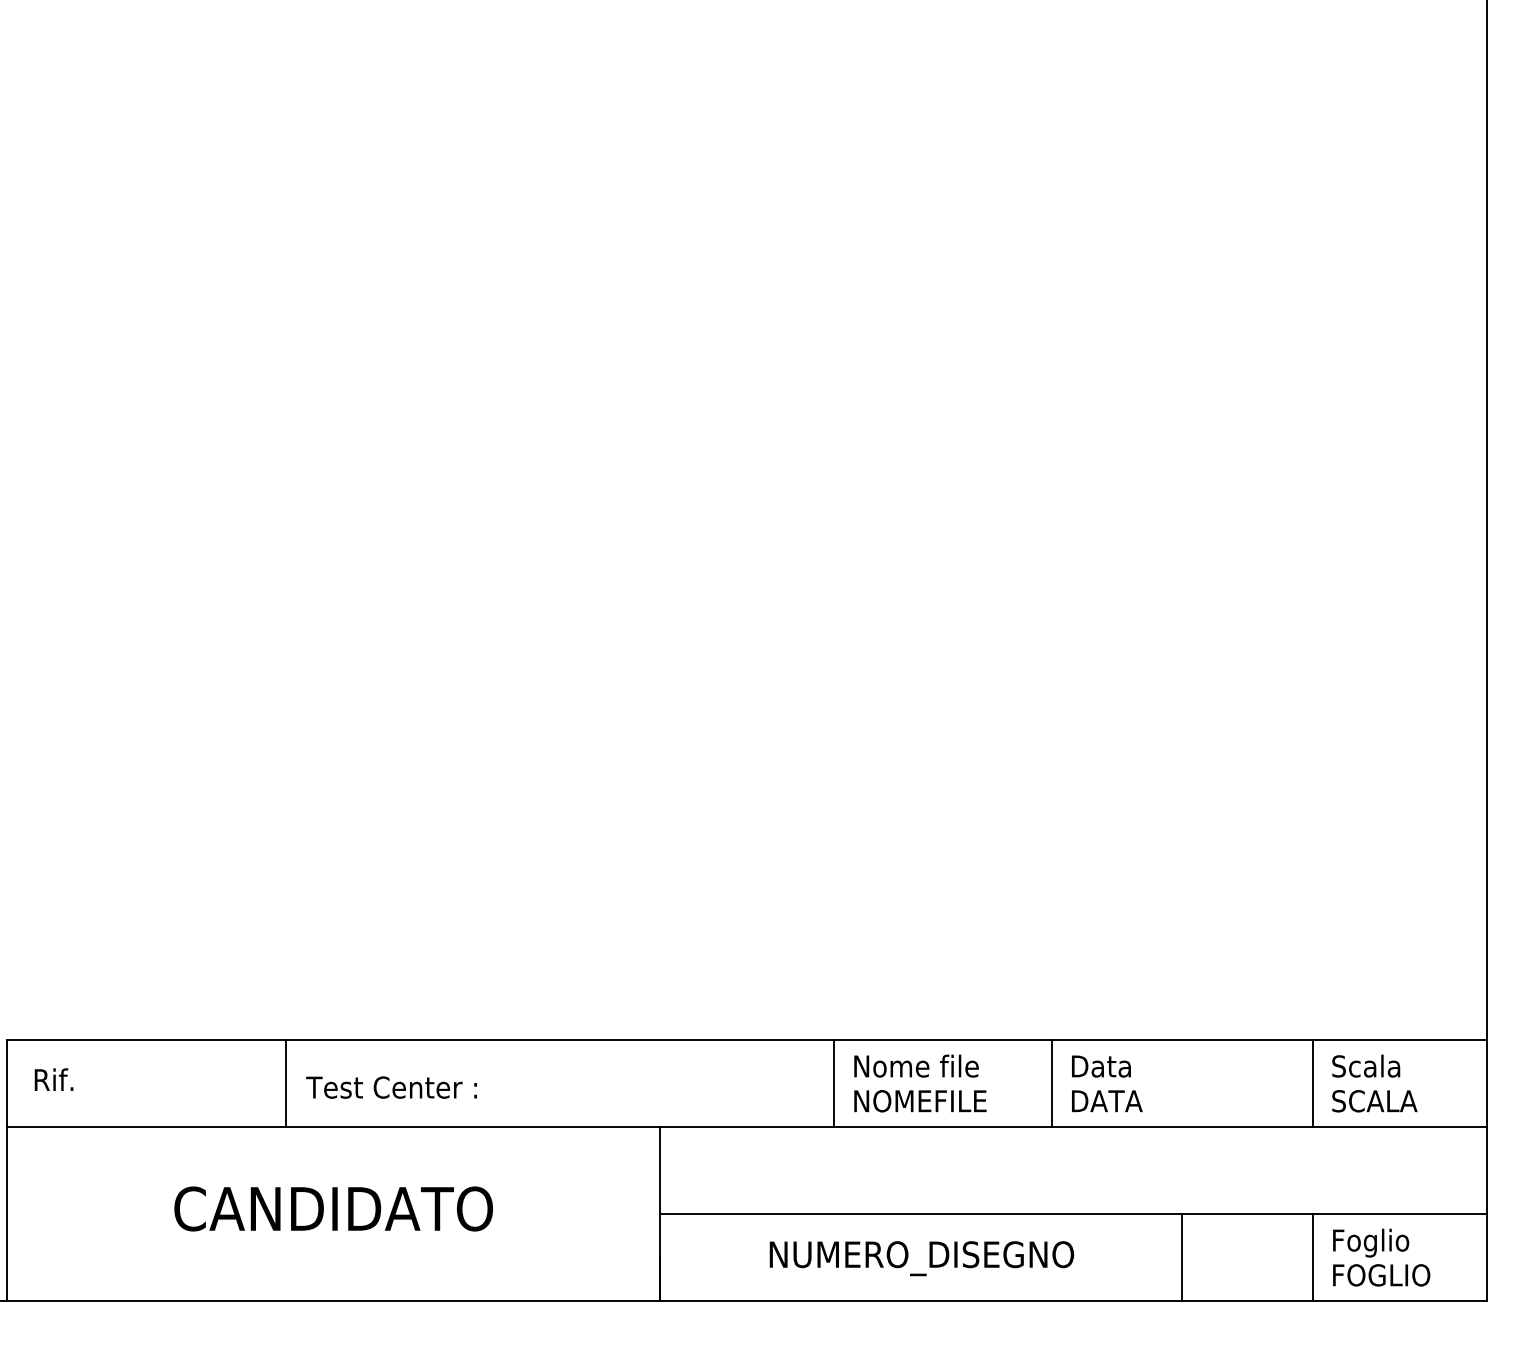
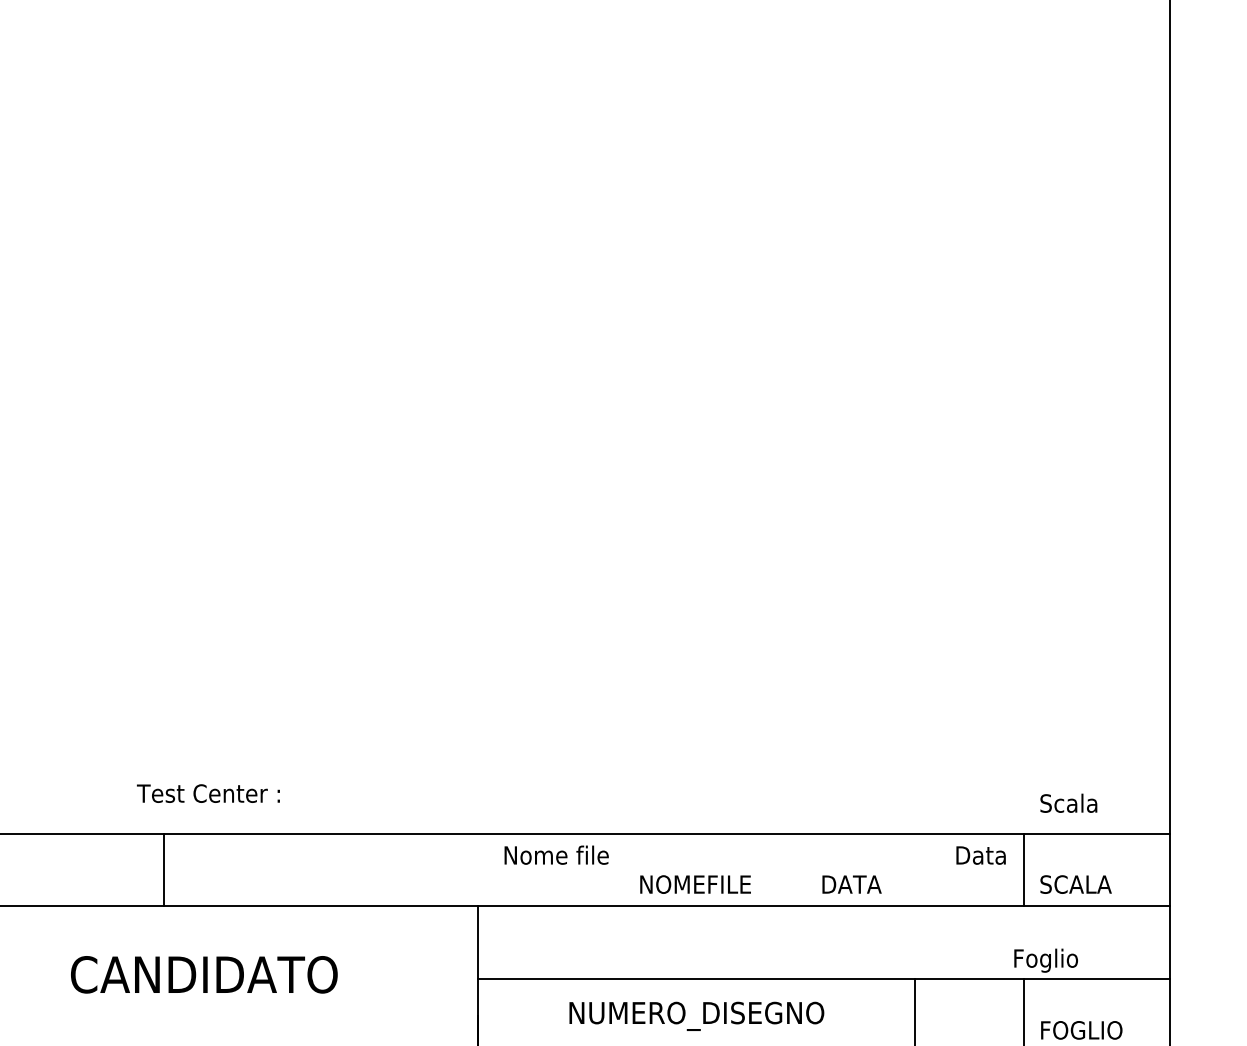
text: (916, 1065) -> (556, 854), moved
text: (1366, 1065) -> (1069, 802), moved
text: (1101, 1066) -> (981, 855), moved
line: (834, 1083) -> (623, 869), removed
line: (1051, 1083) -> (805, 869), removed
text: (391, 1087) -> (208, 793), moved
text: (1371, 1242) -> (1046, 960), moved

